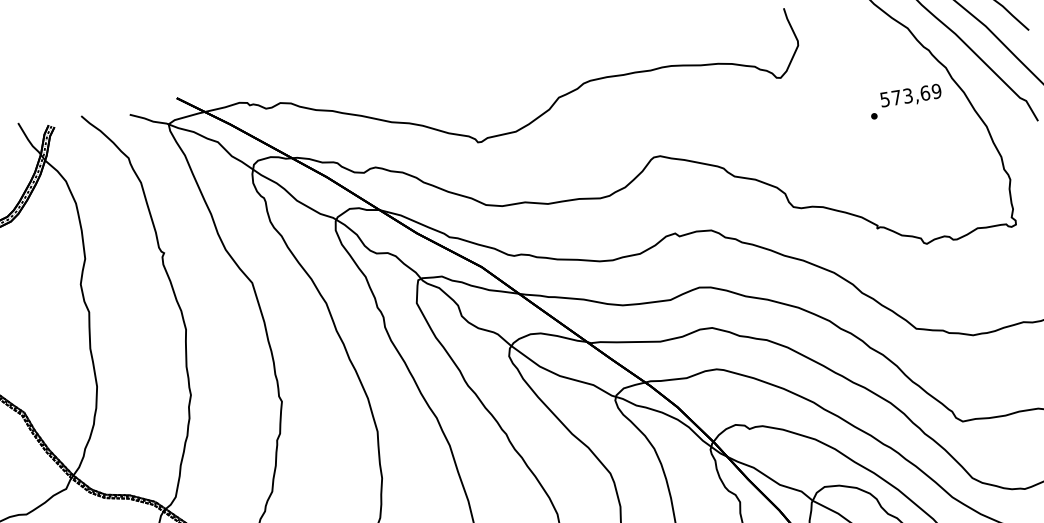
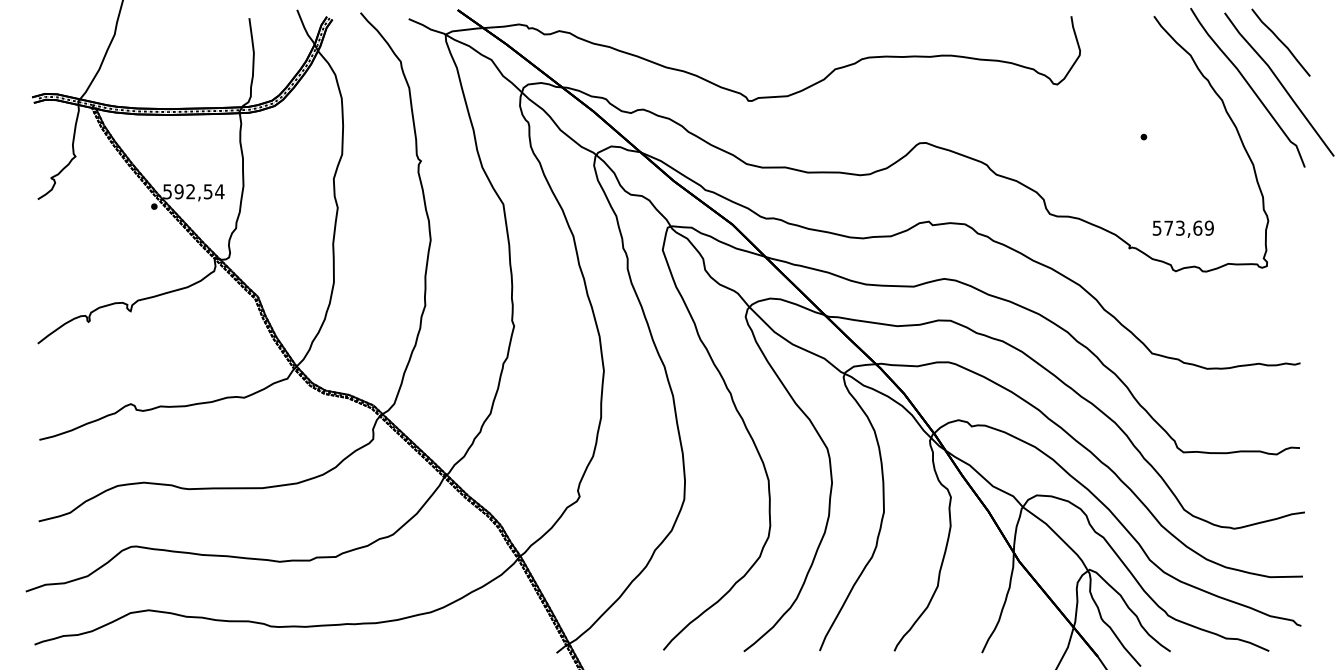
text: (910, 95) -> (1182, 228), moved

